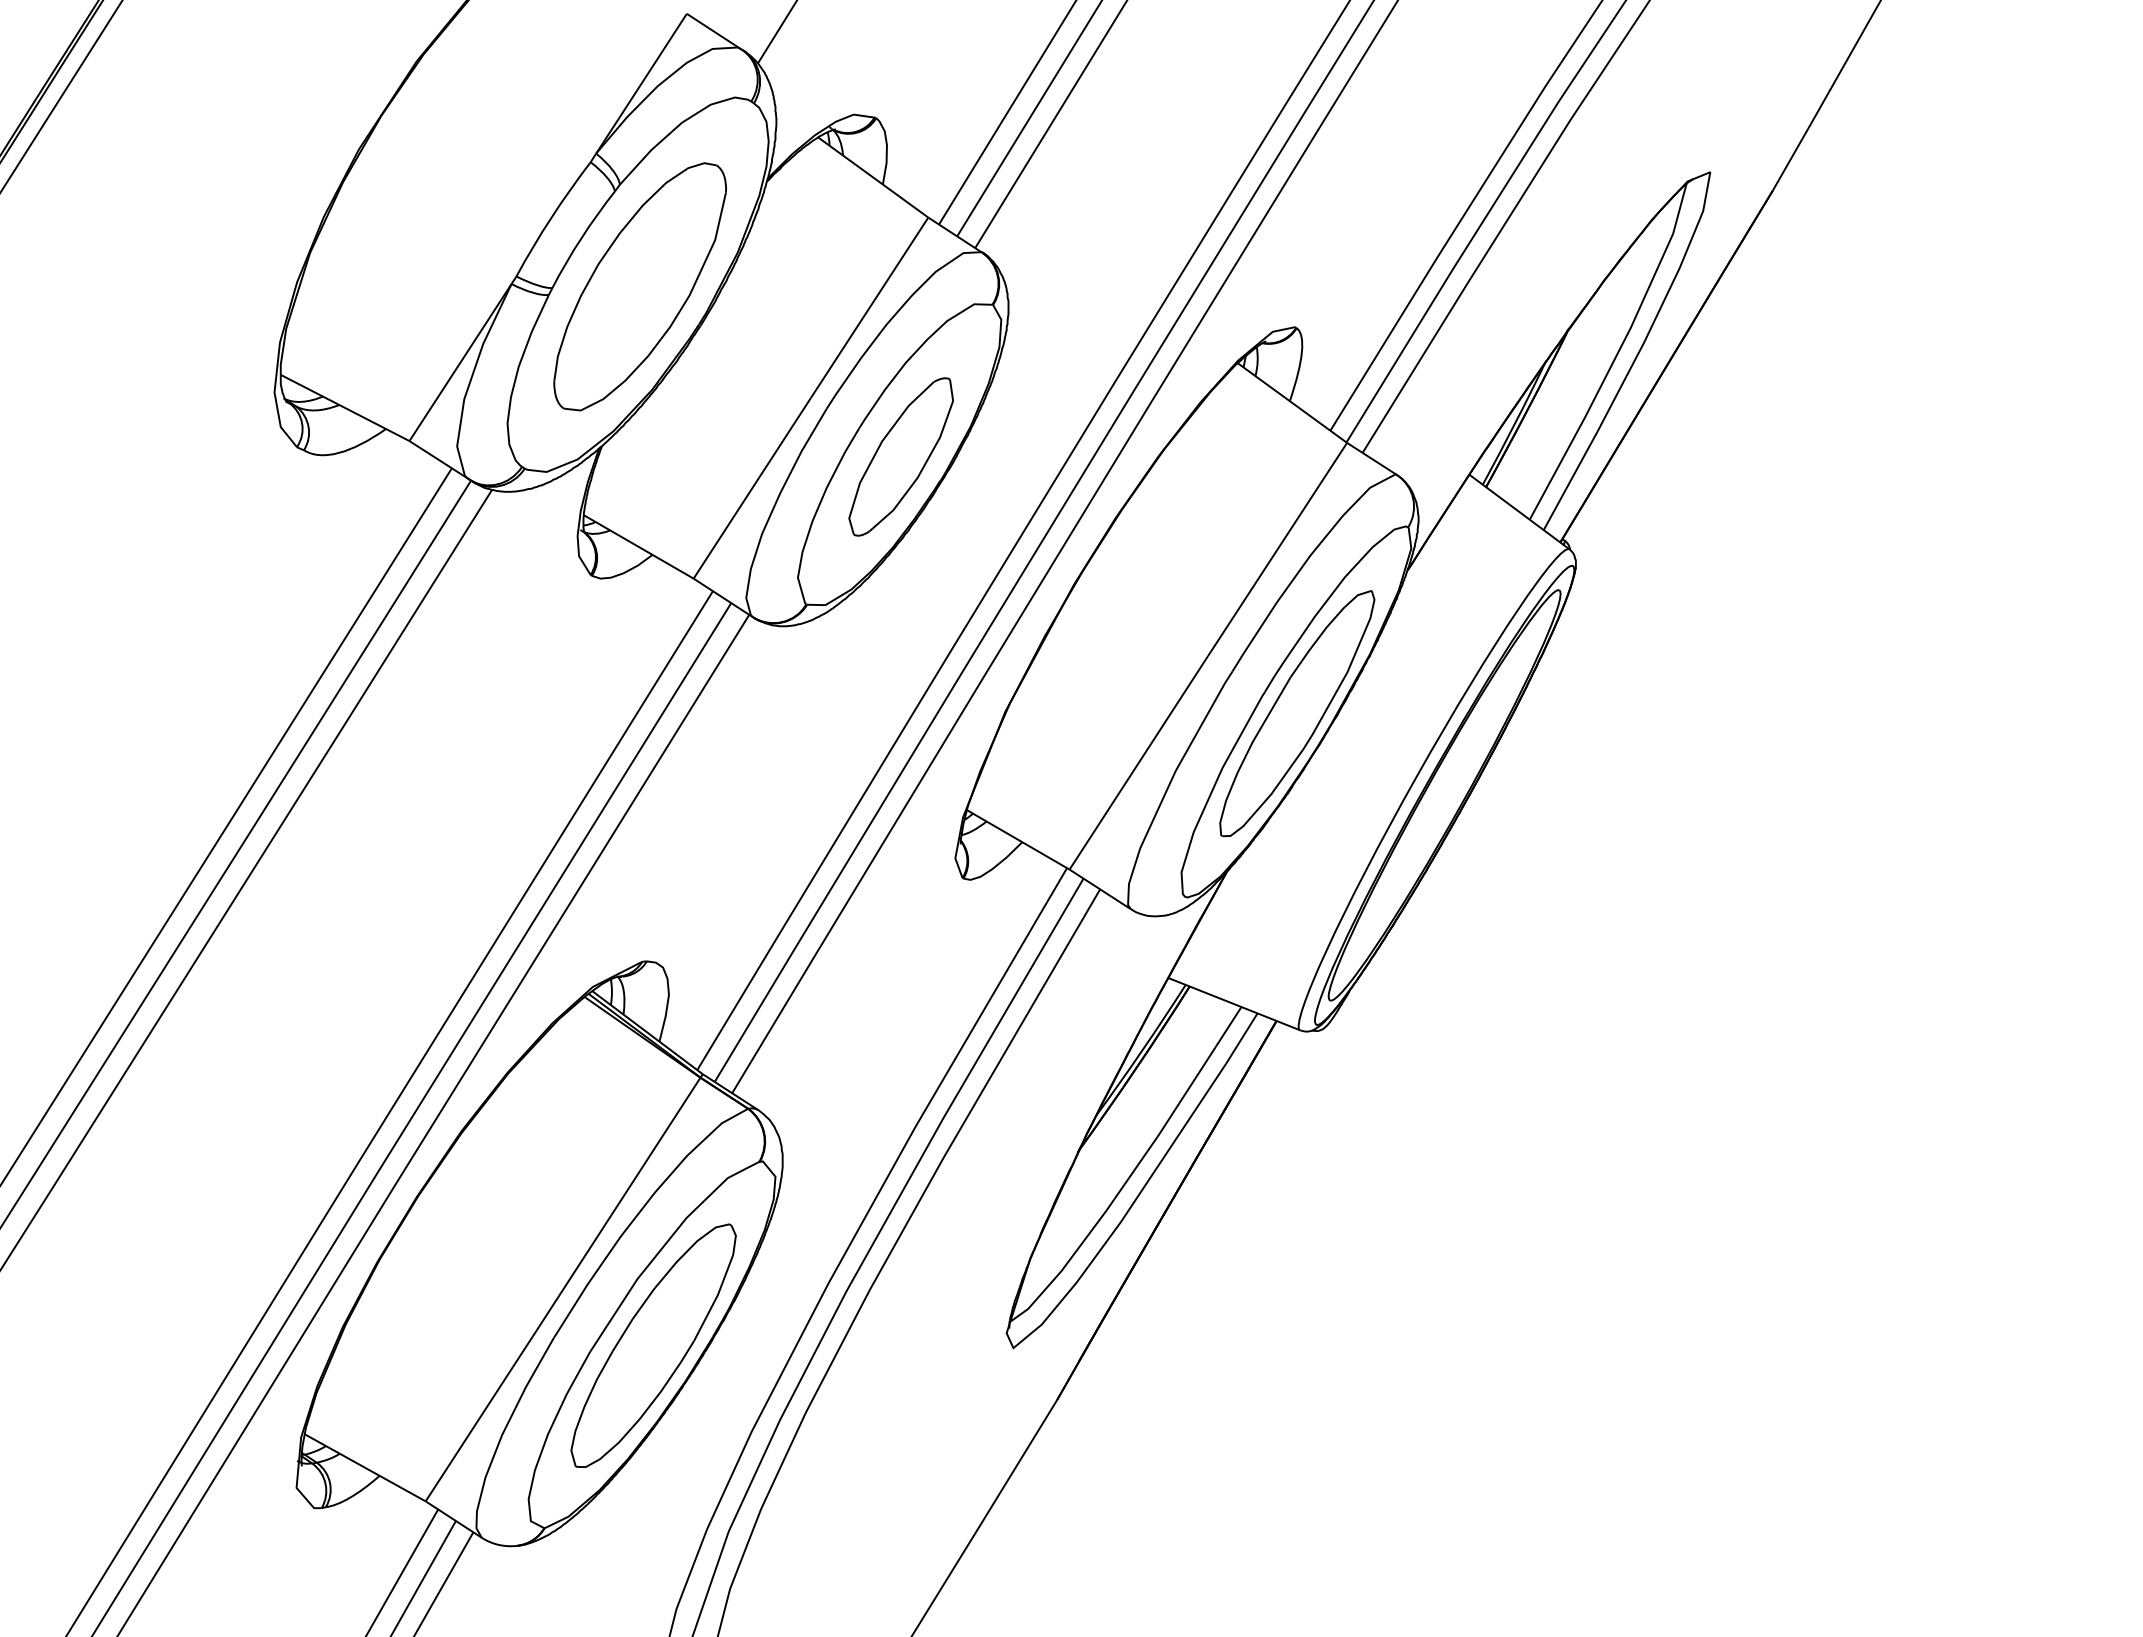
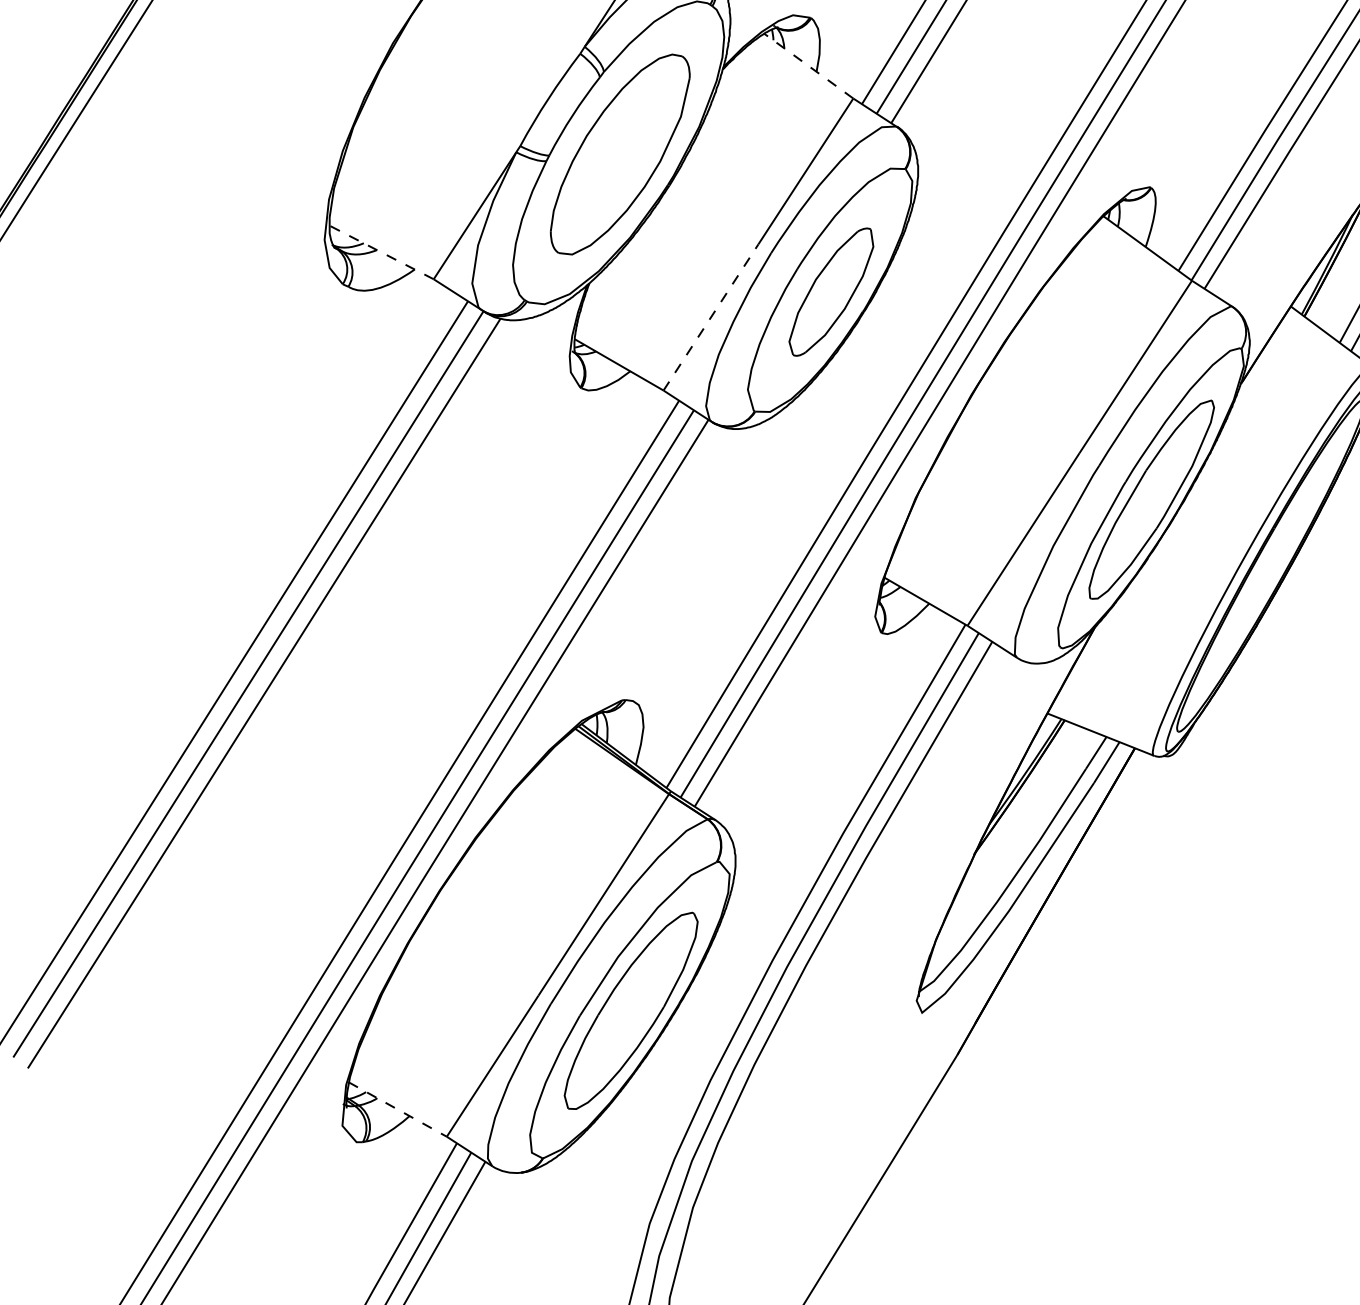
line: (872, 177) -> (808, 66), solid -> dashed
line: (344, 407) -> (381, 252), solid -> dashed
line: (752, 488) -> (711, 317), solid -> dashed
line: (365, 1467) -> (398, 1109), solid -> dashed

